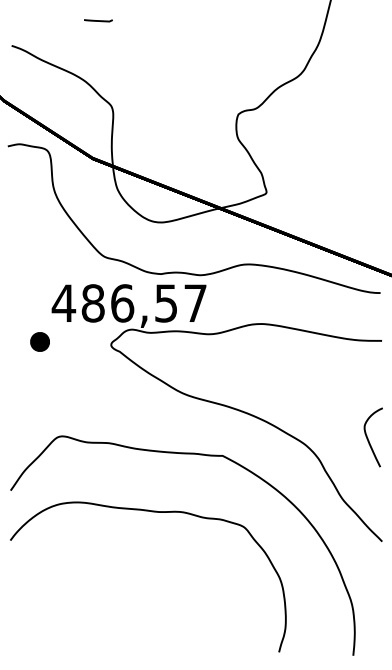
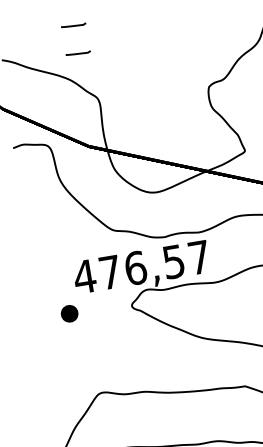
line: (98, 52) -> (78, 53), added
text: (92, 303) -> (109, 272), 486,57 -> 476,57

